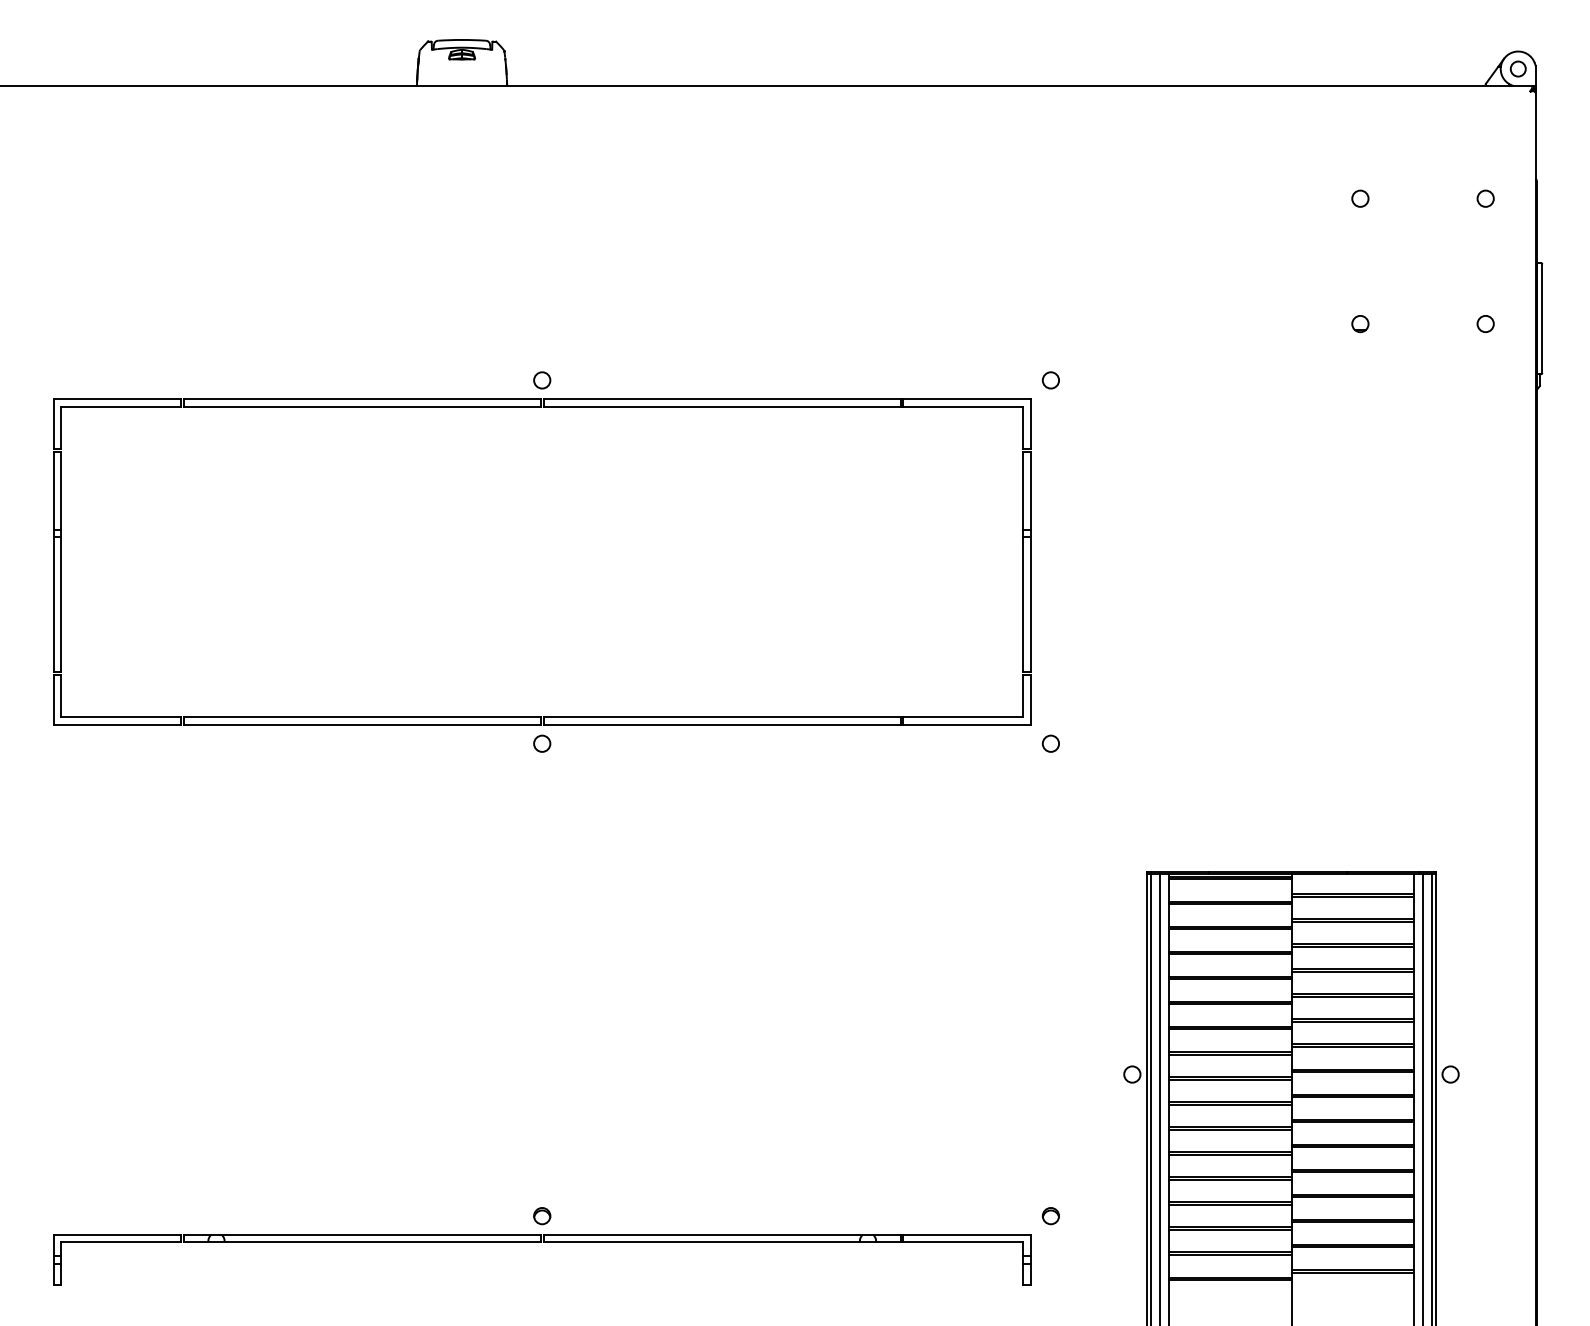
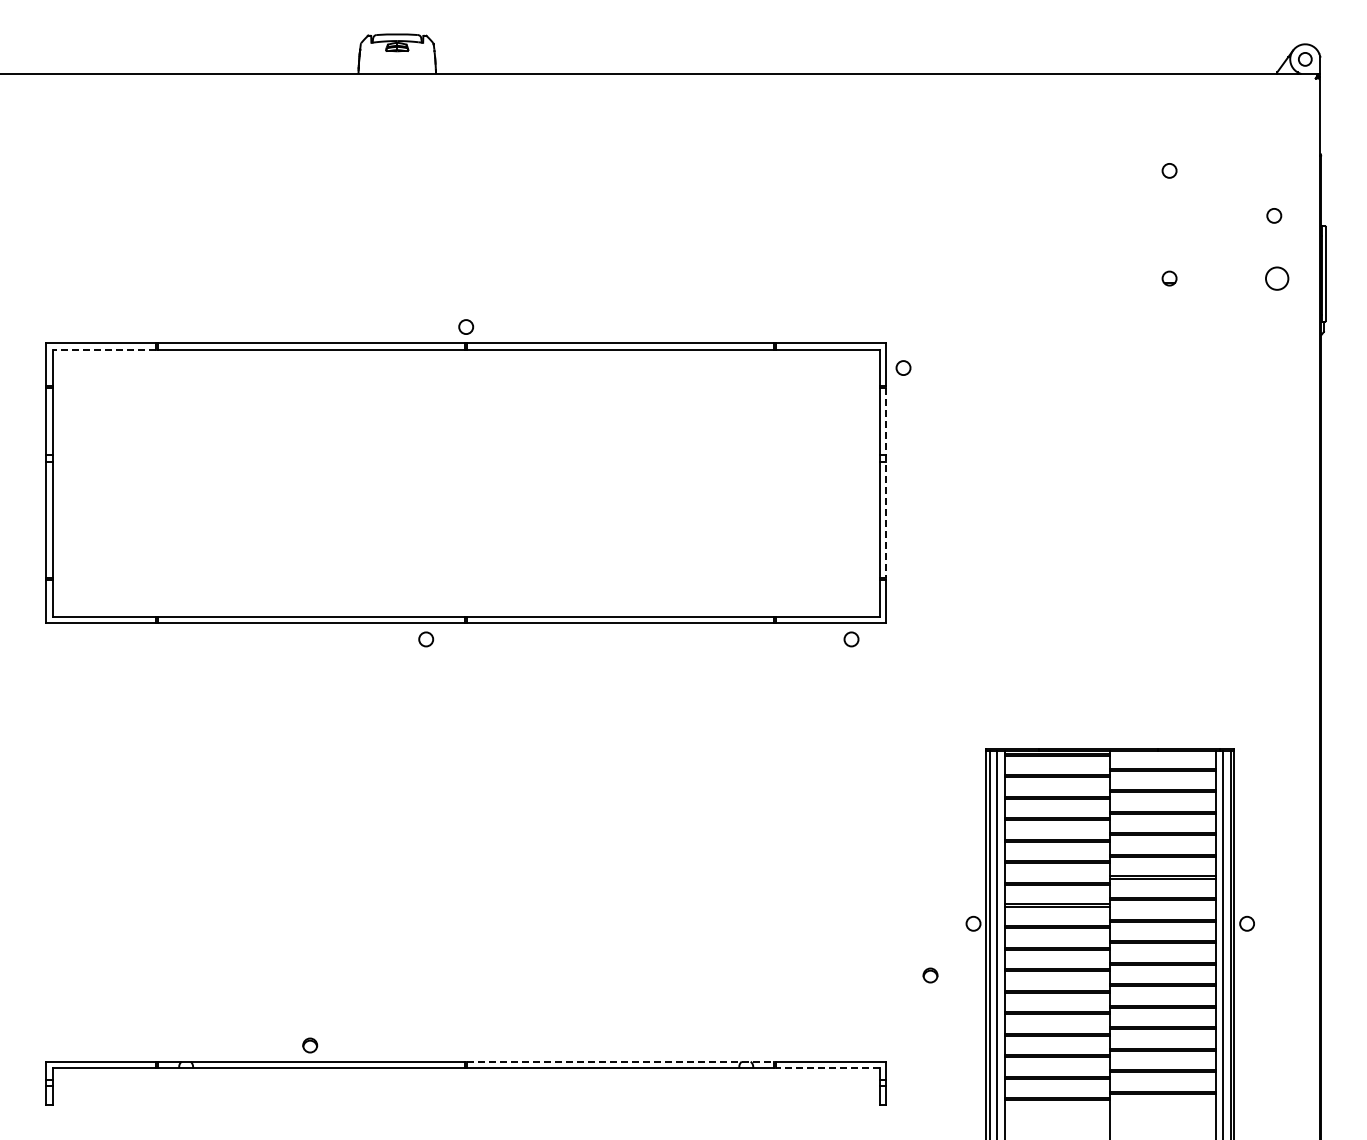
circle: (1485, 198) -> (1274, 215), moved
circle: (1485, 323) -> (1277, 278), size x1.6
circle: (1050, 379) -> (903, 367), moved
line: (121, 406) -> (104, 349), solid -> dashed
line: (1031, 562) -> (886, 483), solid -> dashed
circle: (542, 743) -> (426, 639), moved
circle: (1050, 743) -> (851, 639), moved
part: (542, 1216) -> (310, 1045), moved
circle: (1050, 1216) -> (930, 975), moved
line: (722, 1234) -> (621, 1061), solid -> dashed
line: (963, 1242) -> (828, 1068), solid -> dashed

